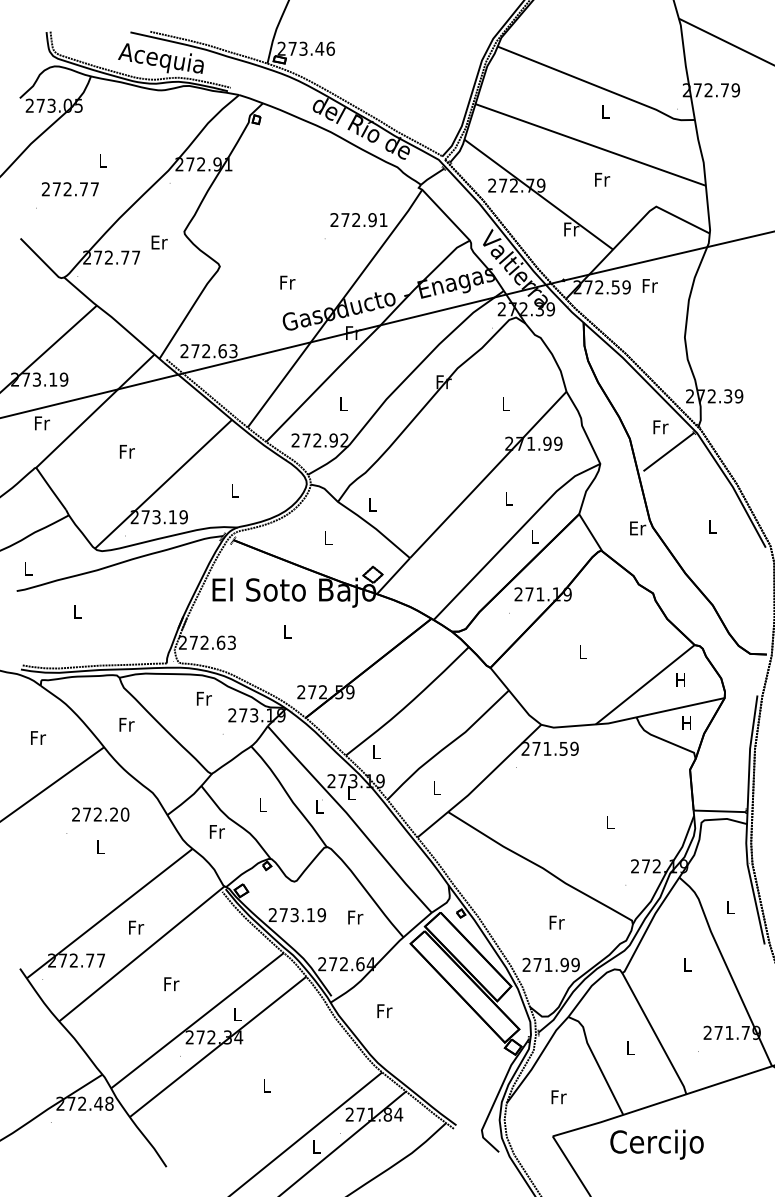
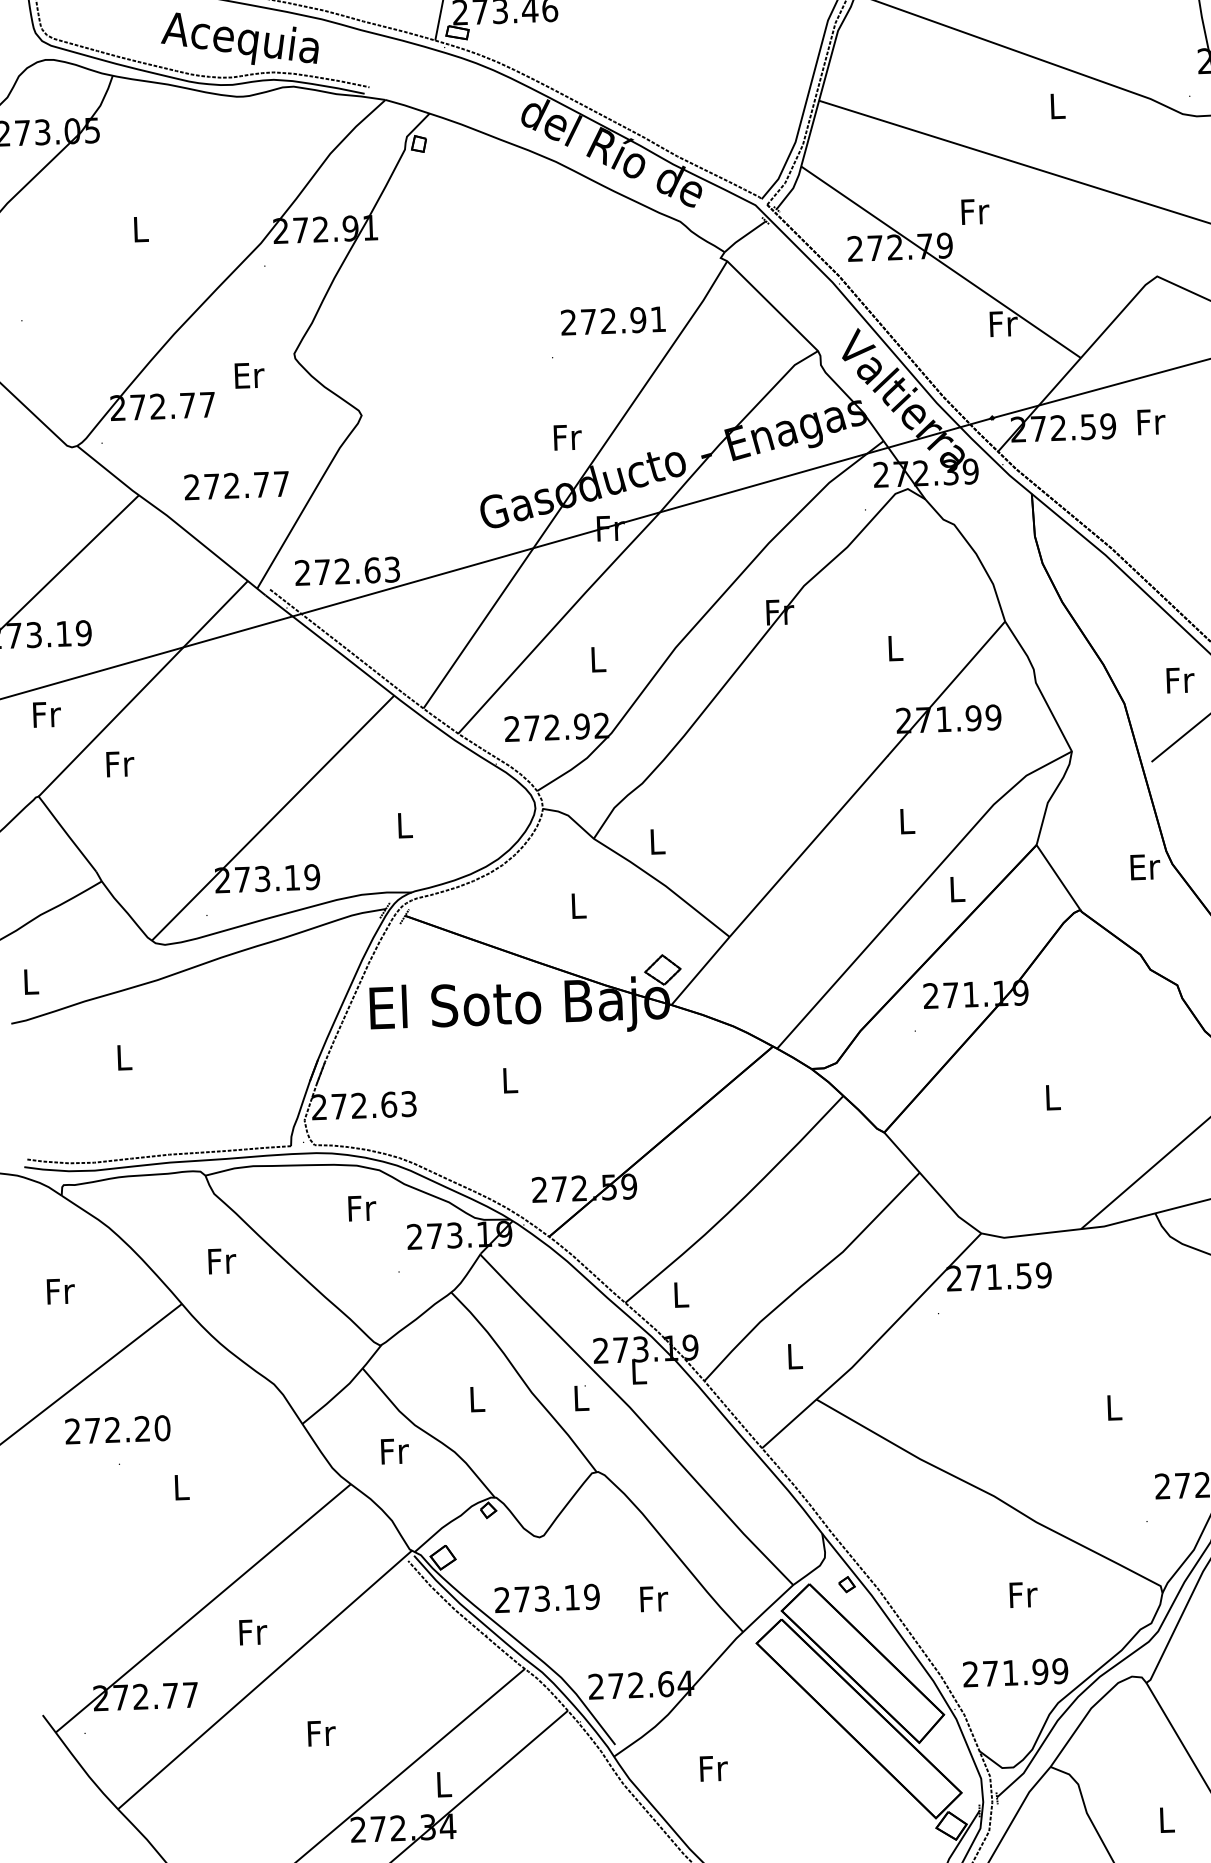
text: (602, 179) -> (975, 211), moved
text: (69, 189) -> (235, 486), moved
text: (287, 282) -> (567, 437), moved
text: (127, 451) -> (120, 763), moved
text: (100, 814) -> (117, 1429), moved

